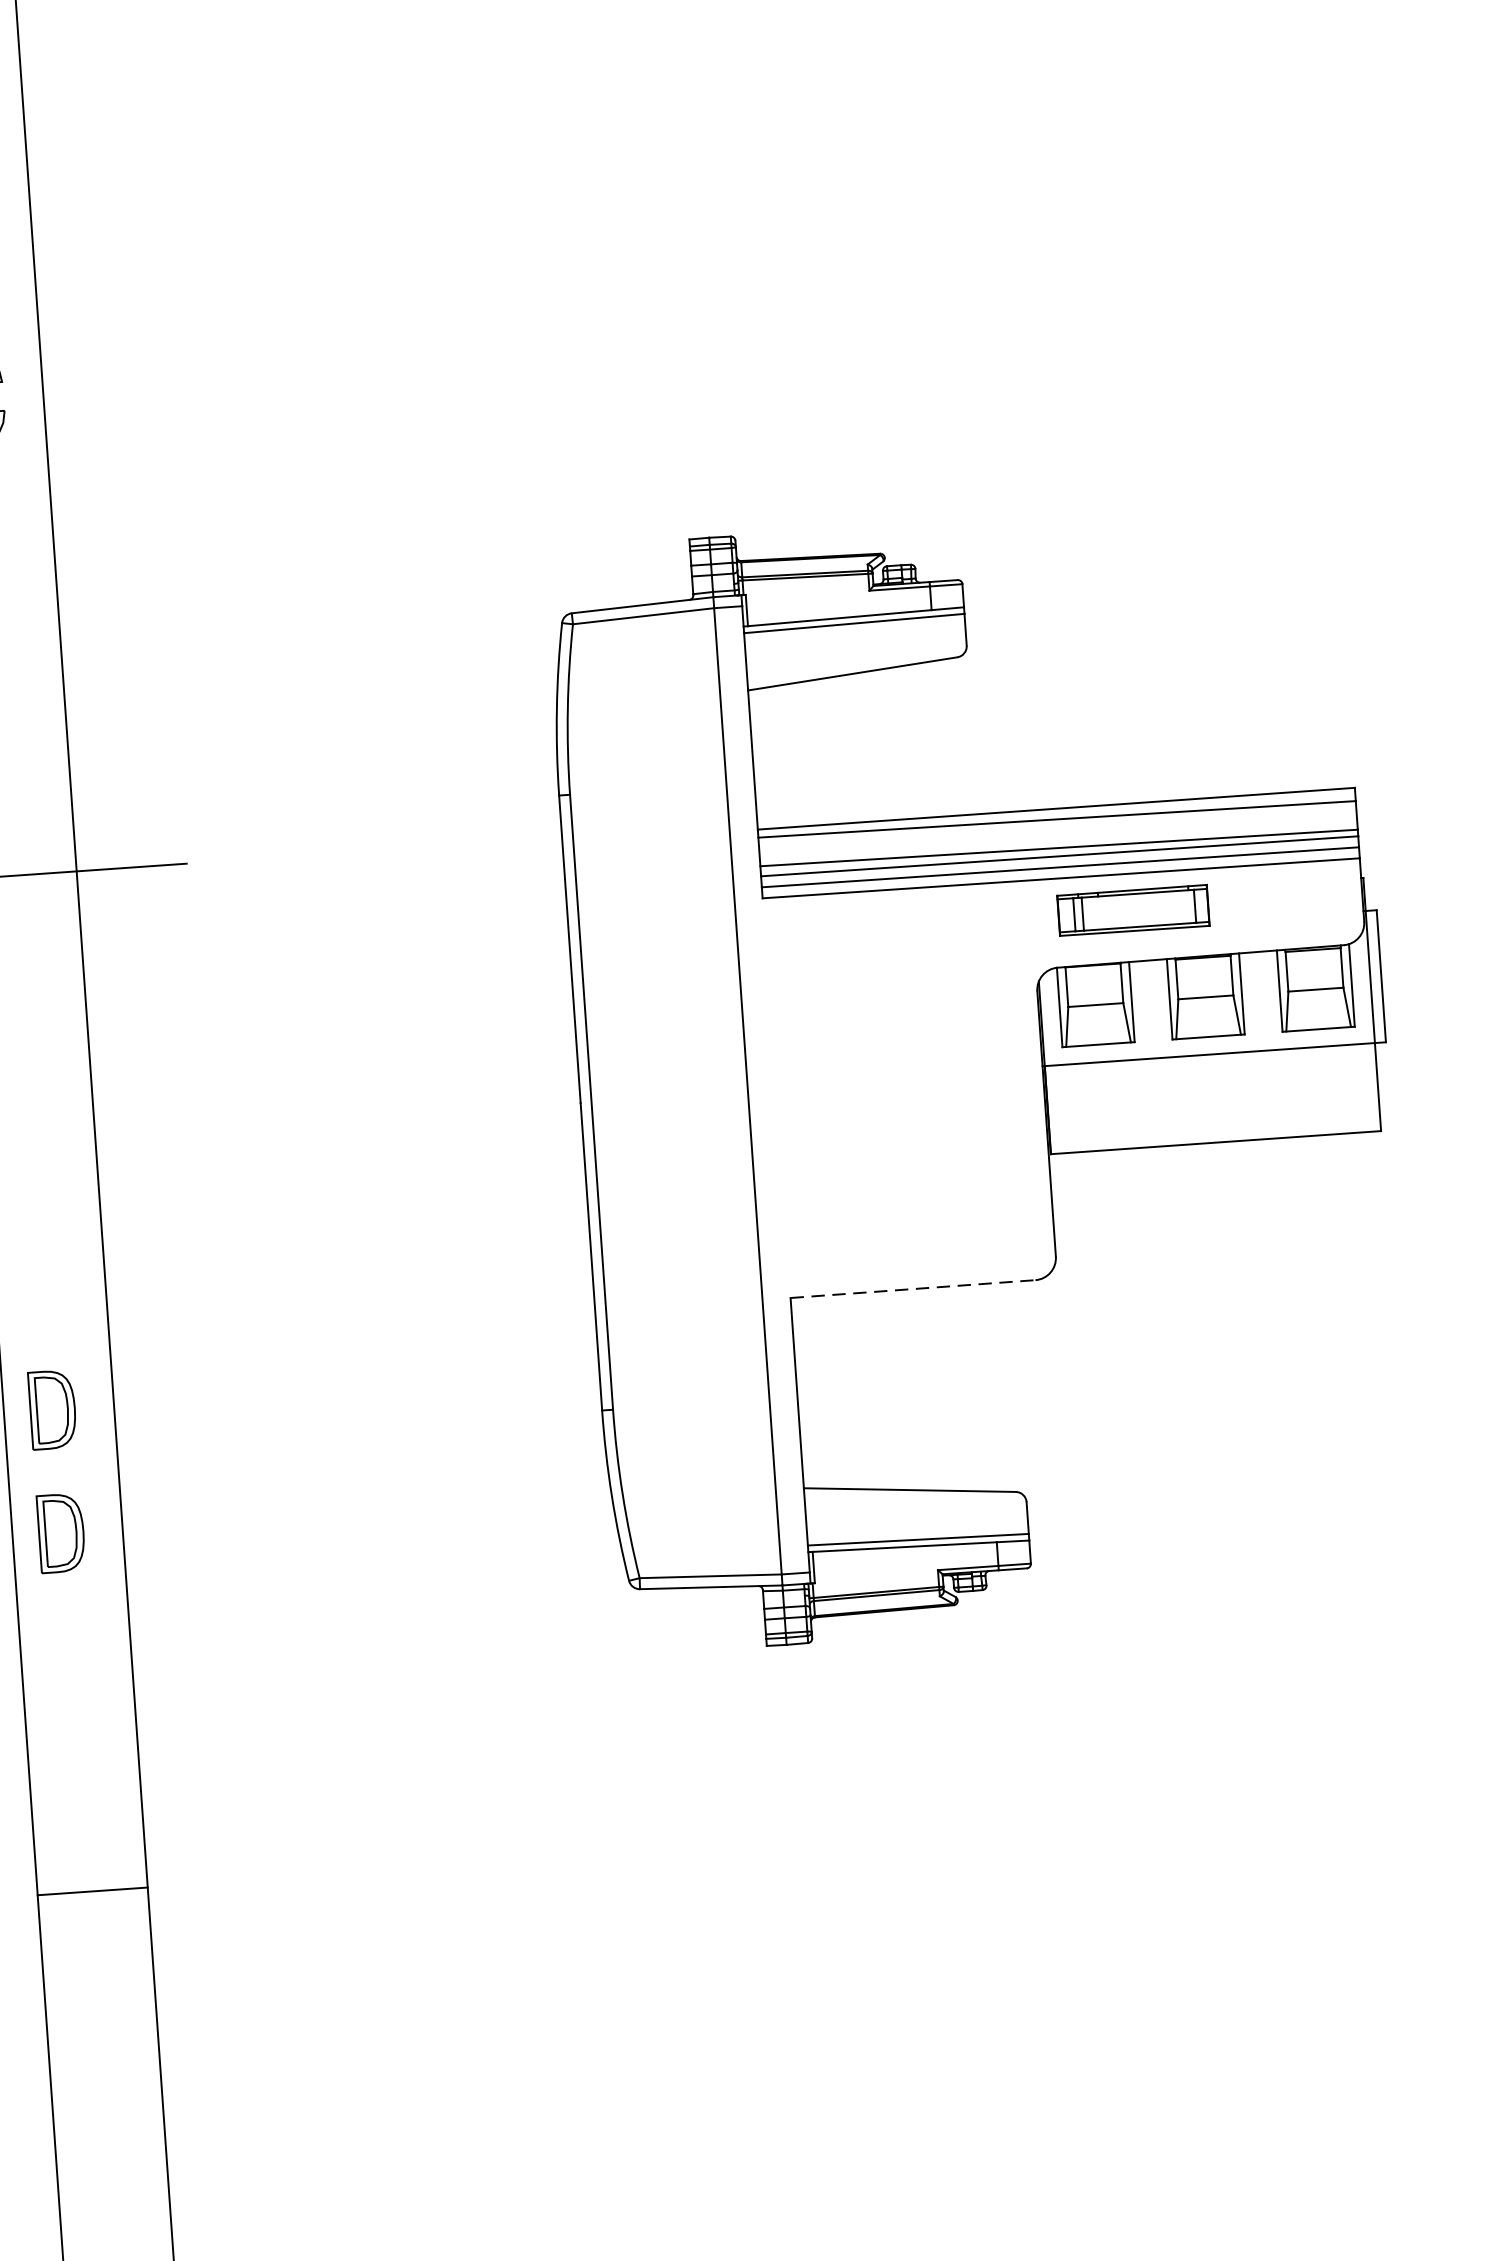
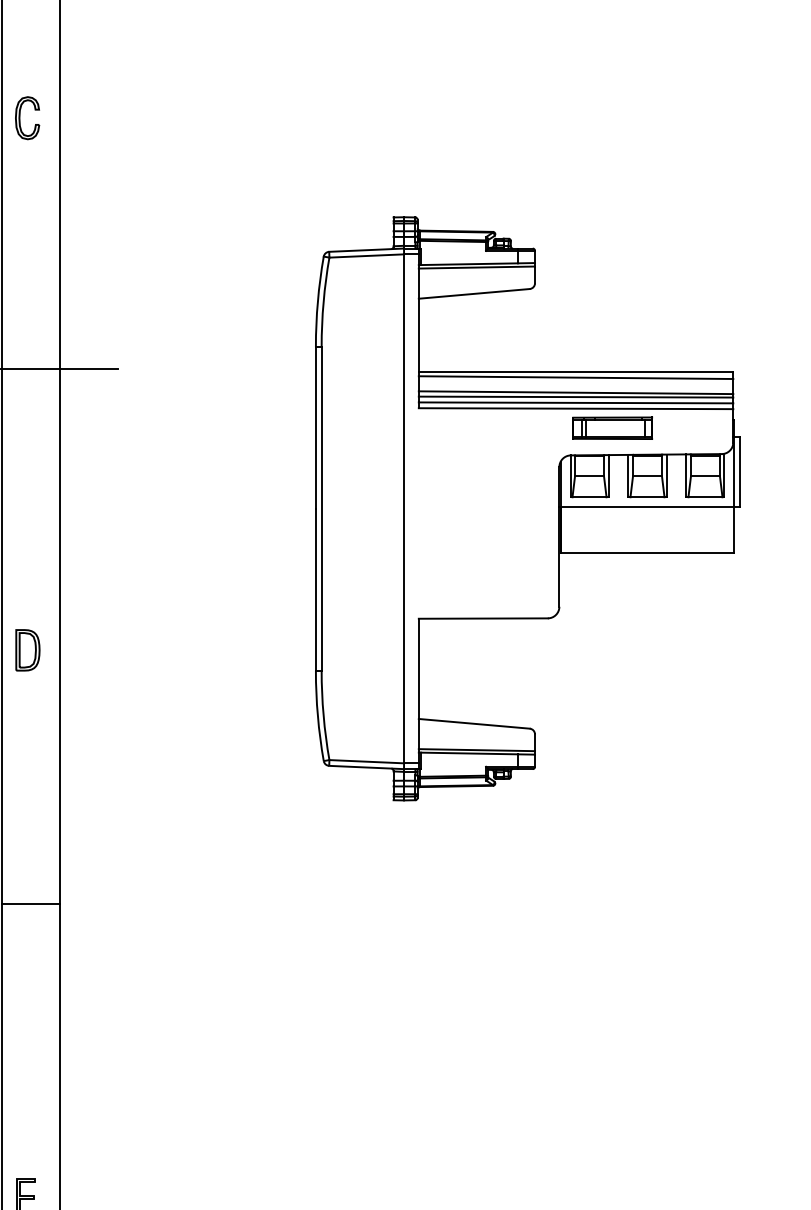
line: (913, 1288) -> (483, 618), dashed -> solid
part: (60, 1533) -> (27, 715), removed

